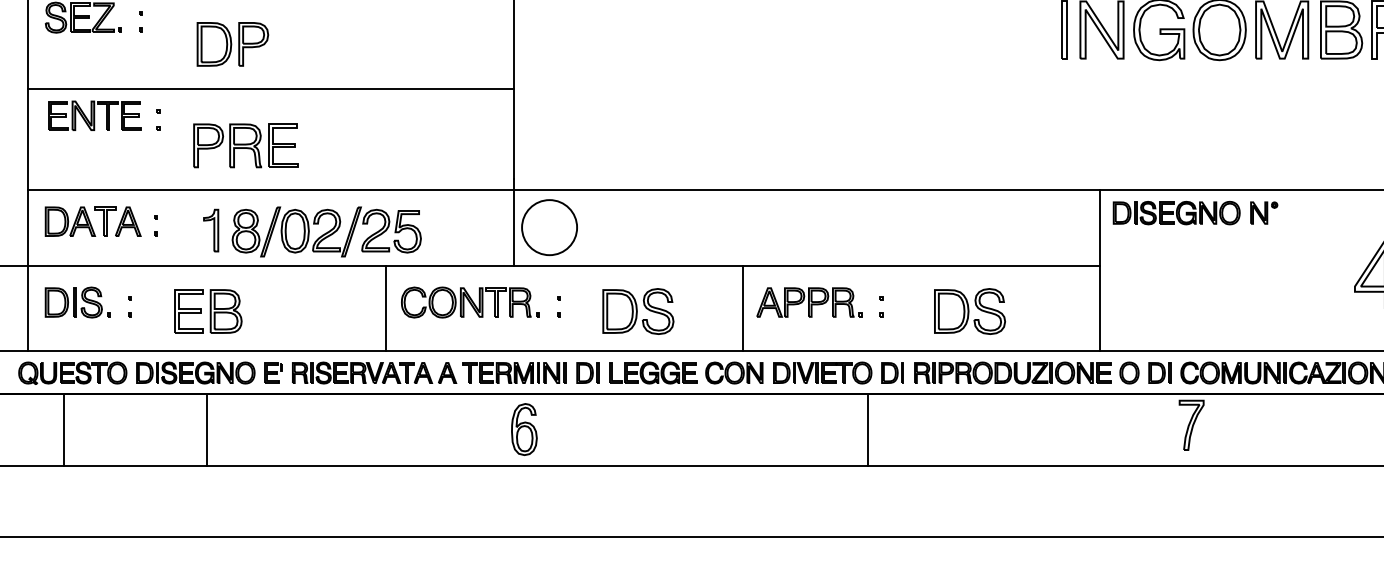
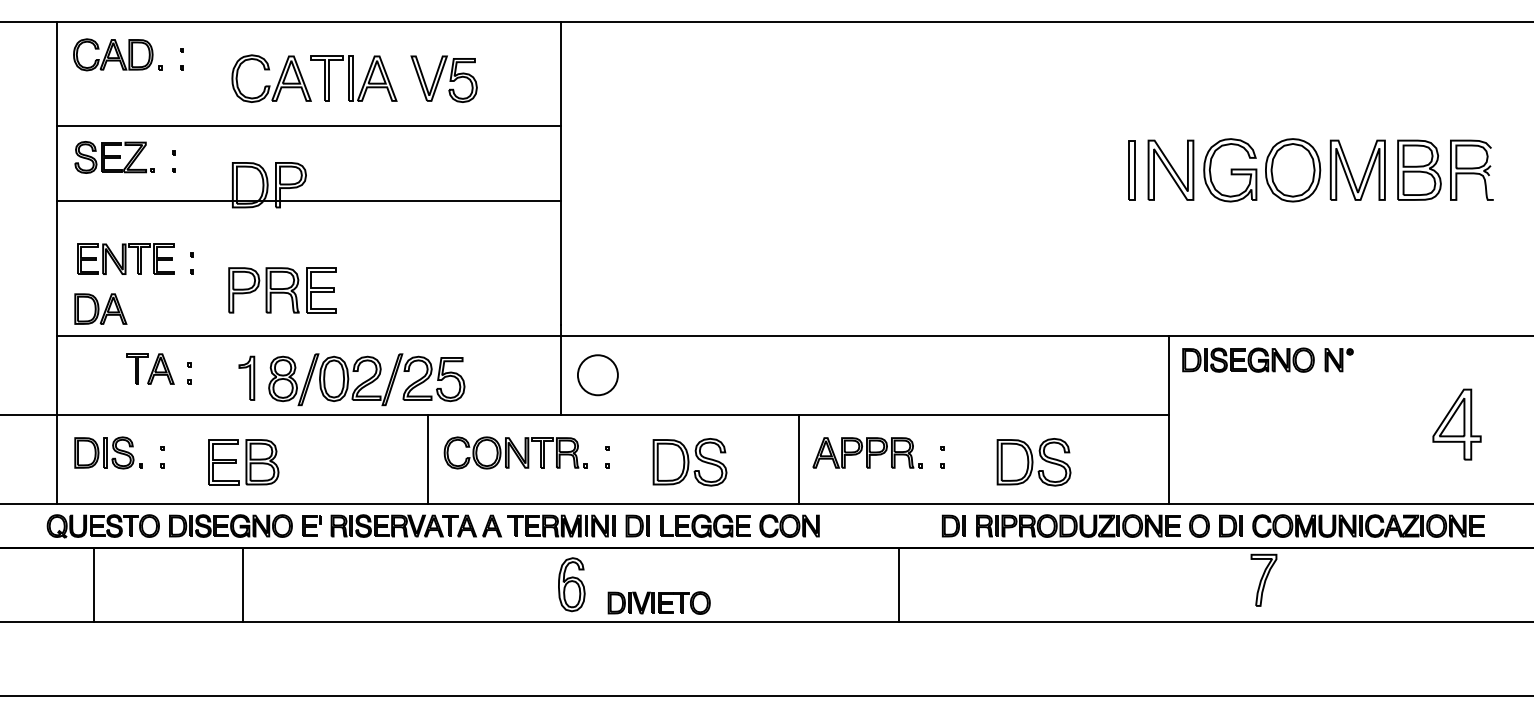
line: (271, 89) -> (309, 201), moved
part: (70, 221) -> (100, 308), moved
circle: (549, 226) -> (597, 374), size x0.7
part: (821, 372) -> (658, 602), moved
line: (868, 430) -> (899, 585), moved

